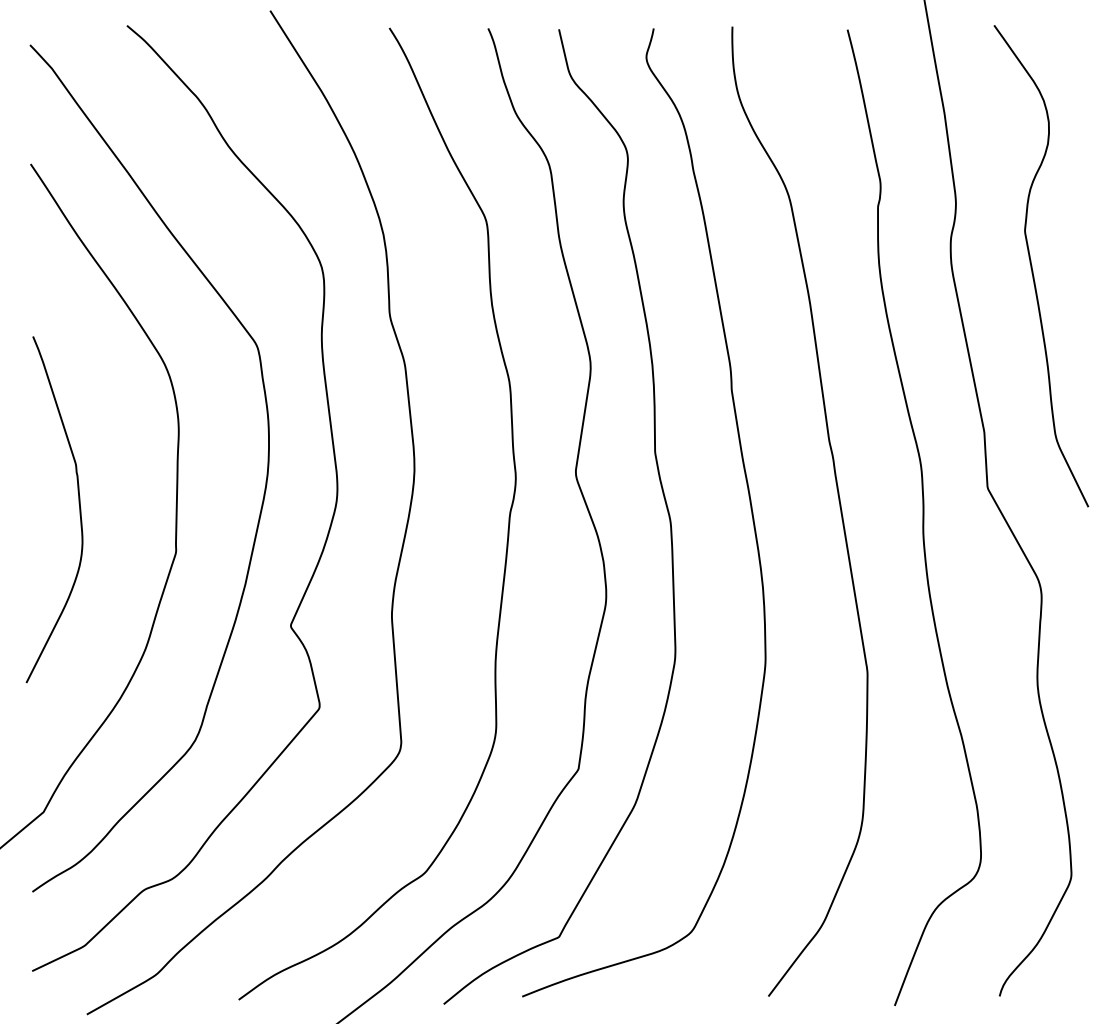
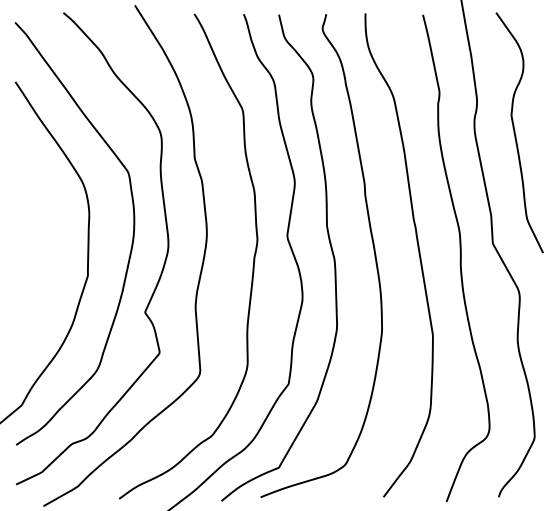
curve: (76, 501) -> (38, 250), removed

